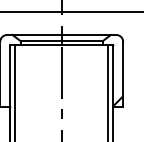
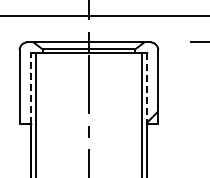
line: (9, 75) -> (30, 88), solid -> dashed
line: (113, 76) -> (147, 89), solid -> dashed

